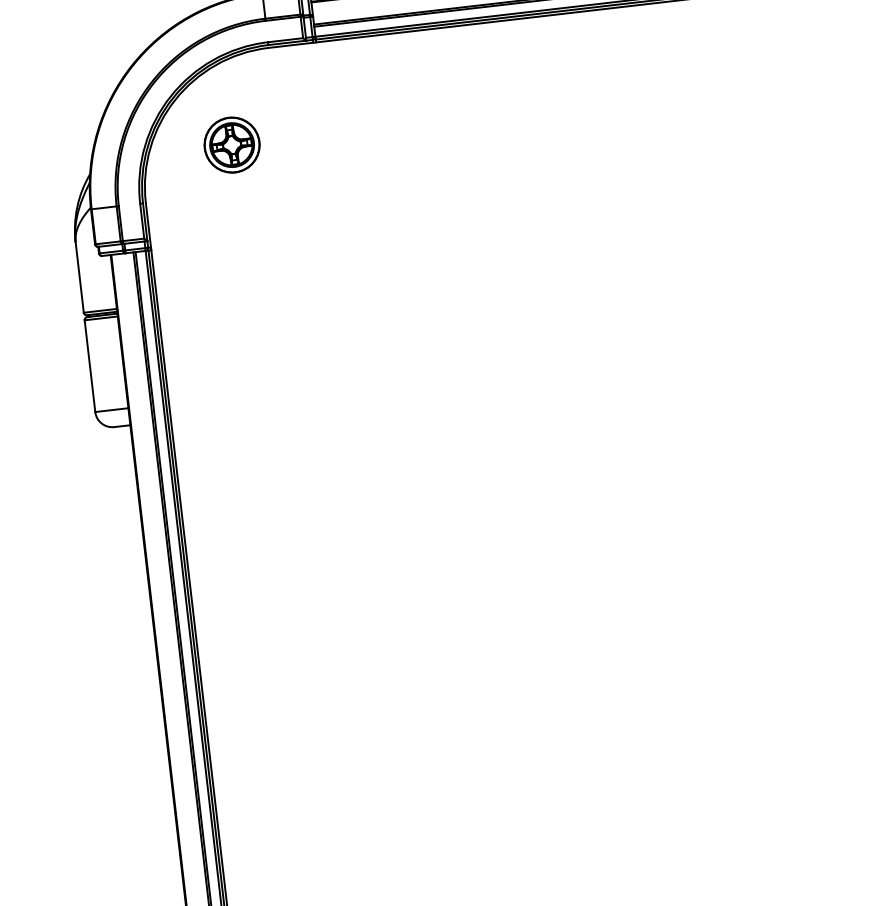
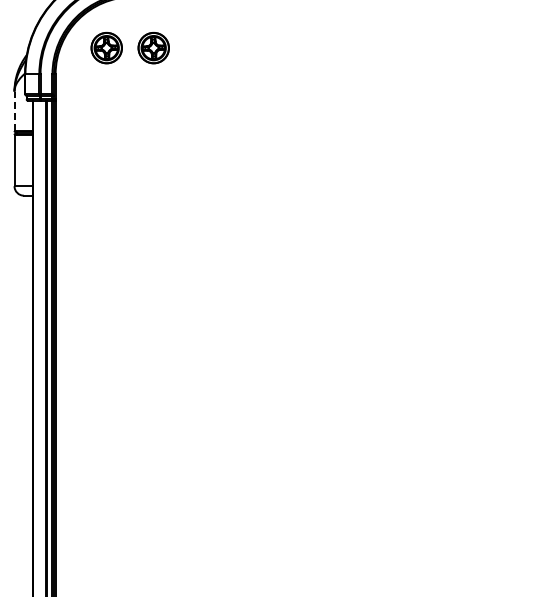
part: (316, 136) -> (153, 48), added
line: (79, 277) -> (14, 111), solid -> dashed

